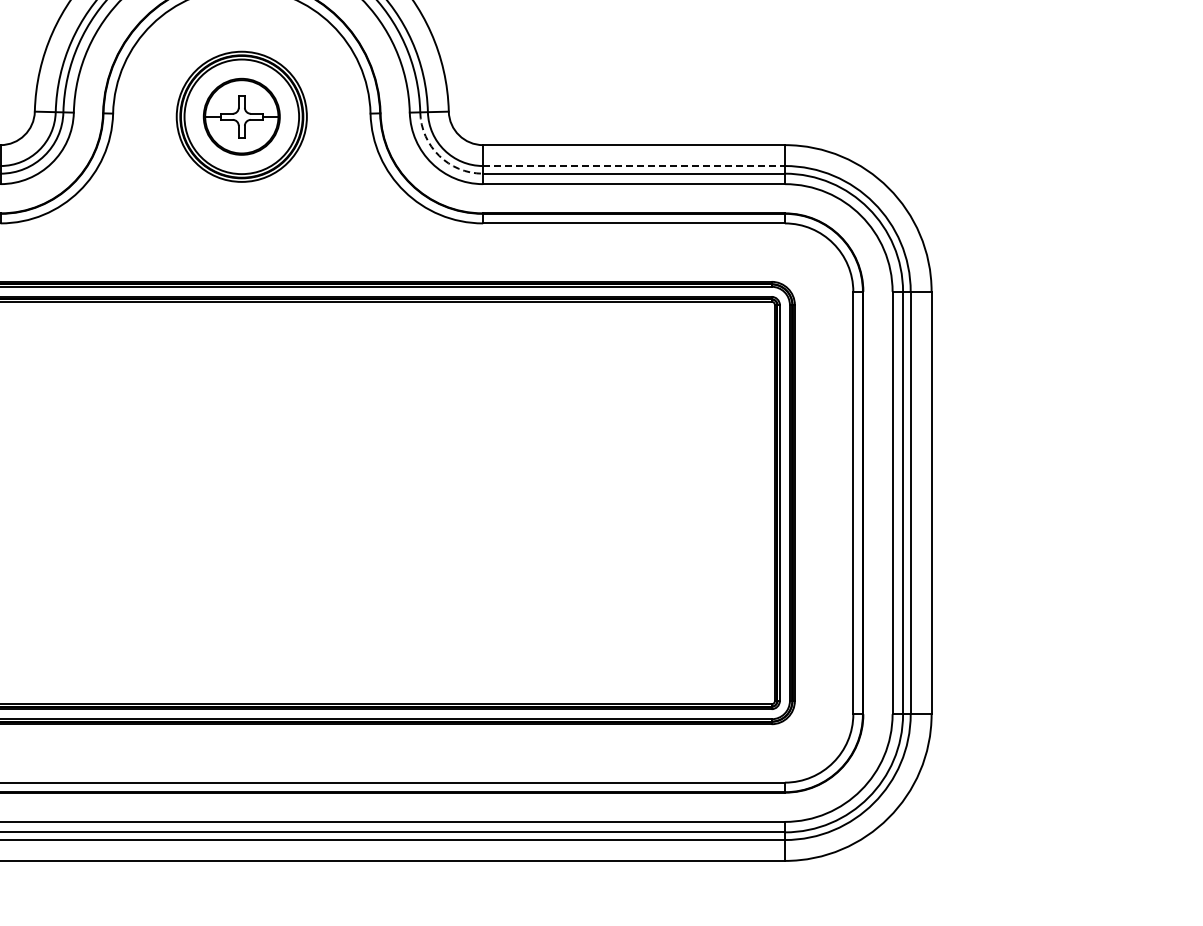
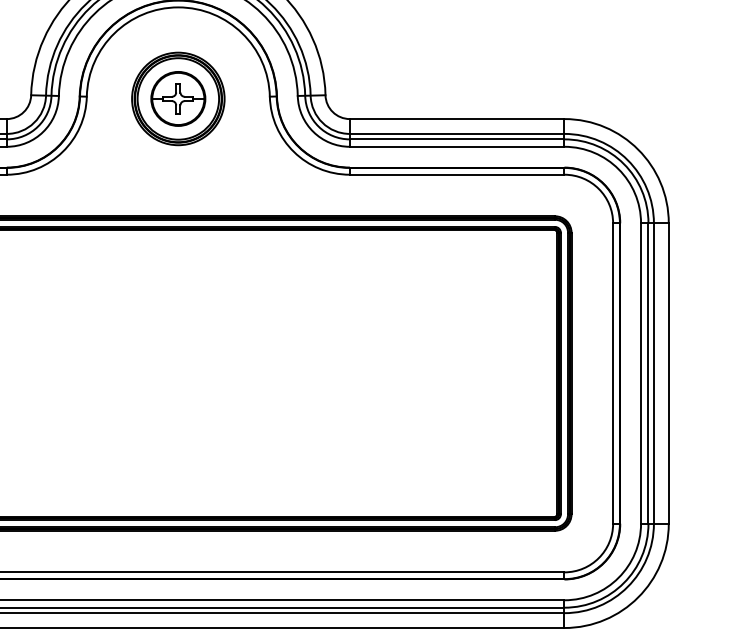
arc: (439, 155) -> (318, 126), dashed -> solid
line: (634, 166) -> (457, 134), dashed -> solid

